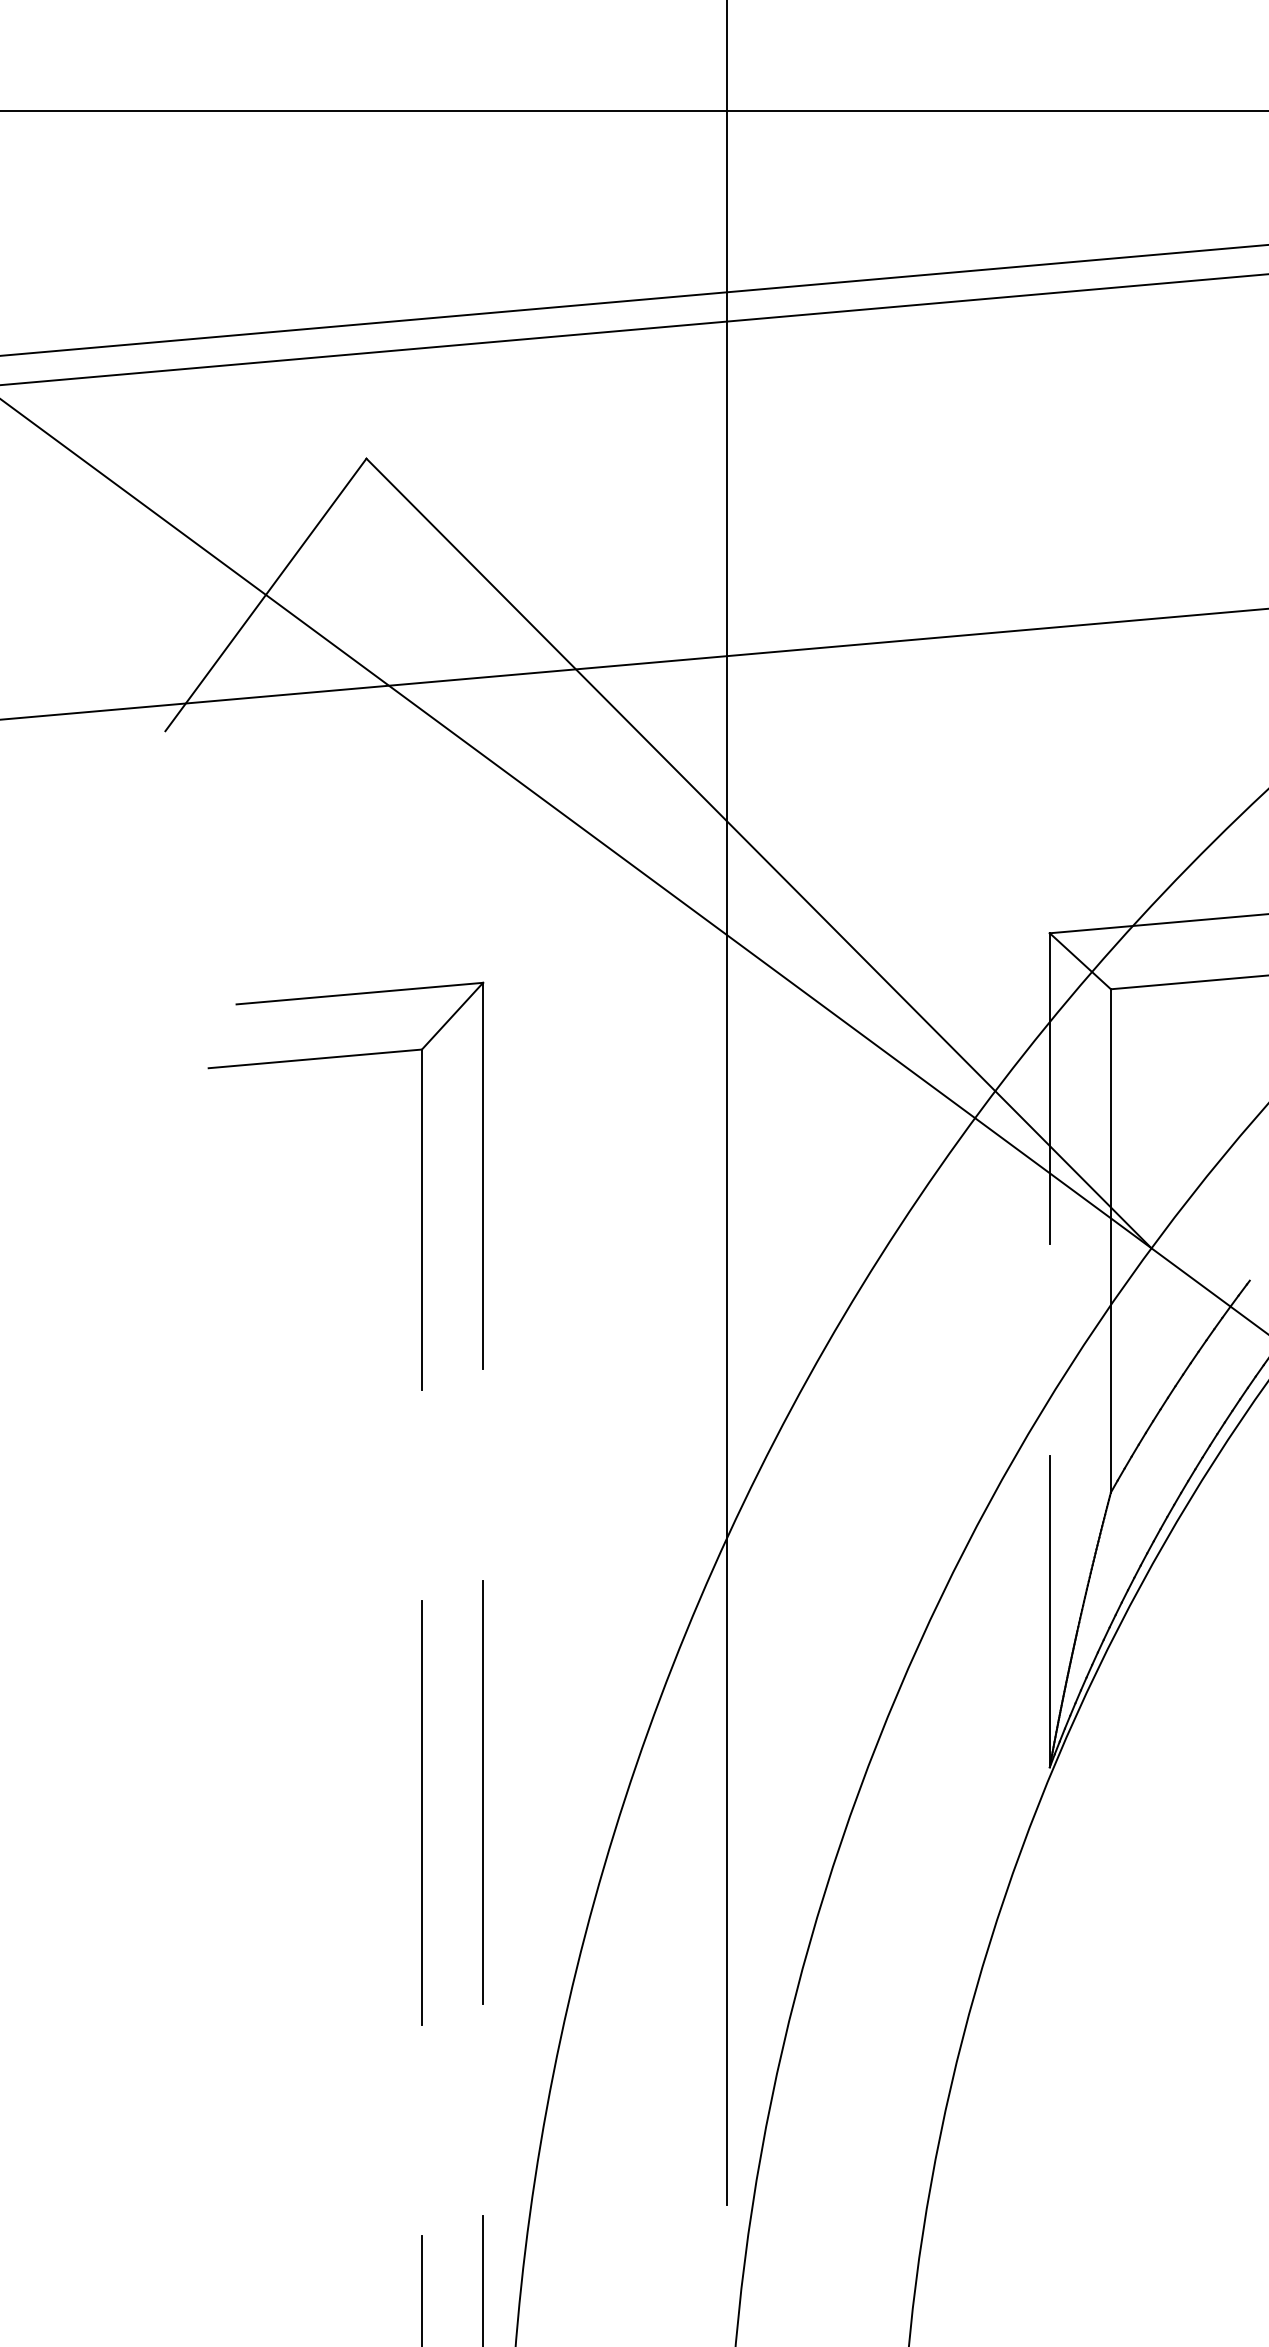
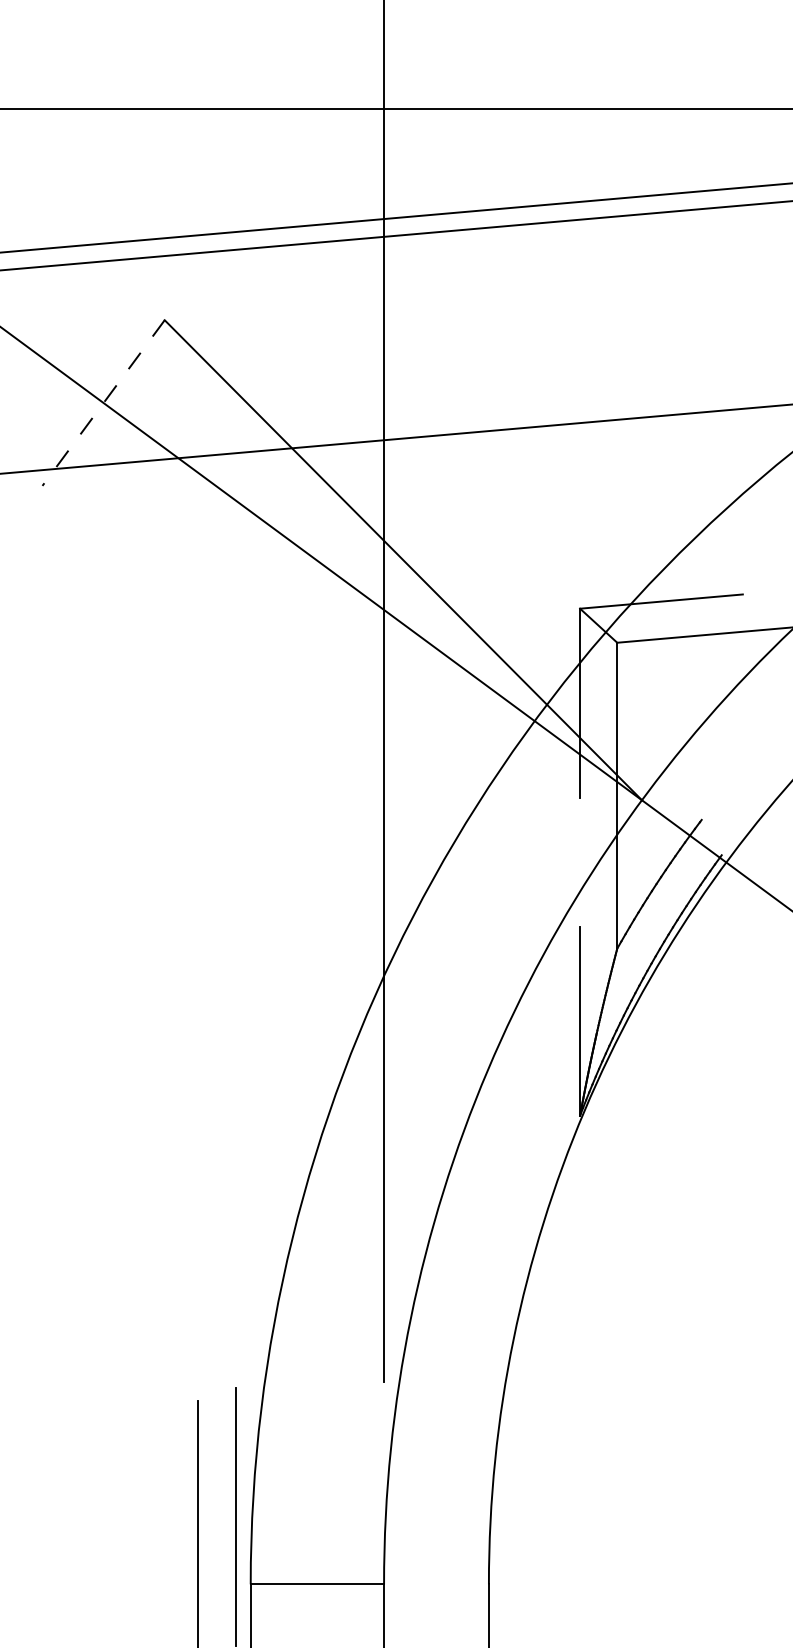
line: (265, 595) -> (103, 403), solid -> dashed
part: (420, 1184) -> (197, 761), removed
line: (482, 1791) -> (235, 1130), removed
line: (422, 1812) -> (198, 1143), removed

